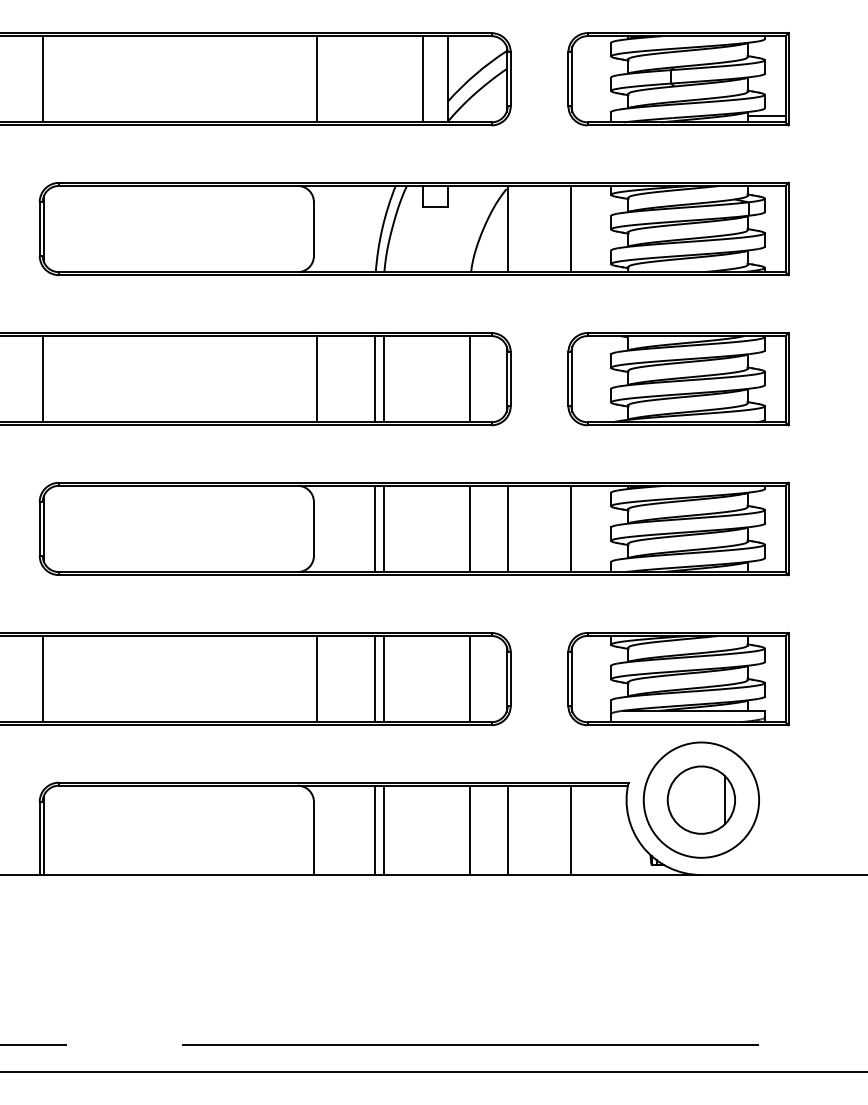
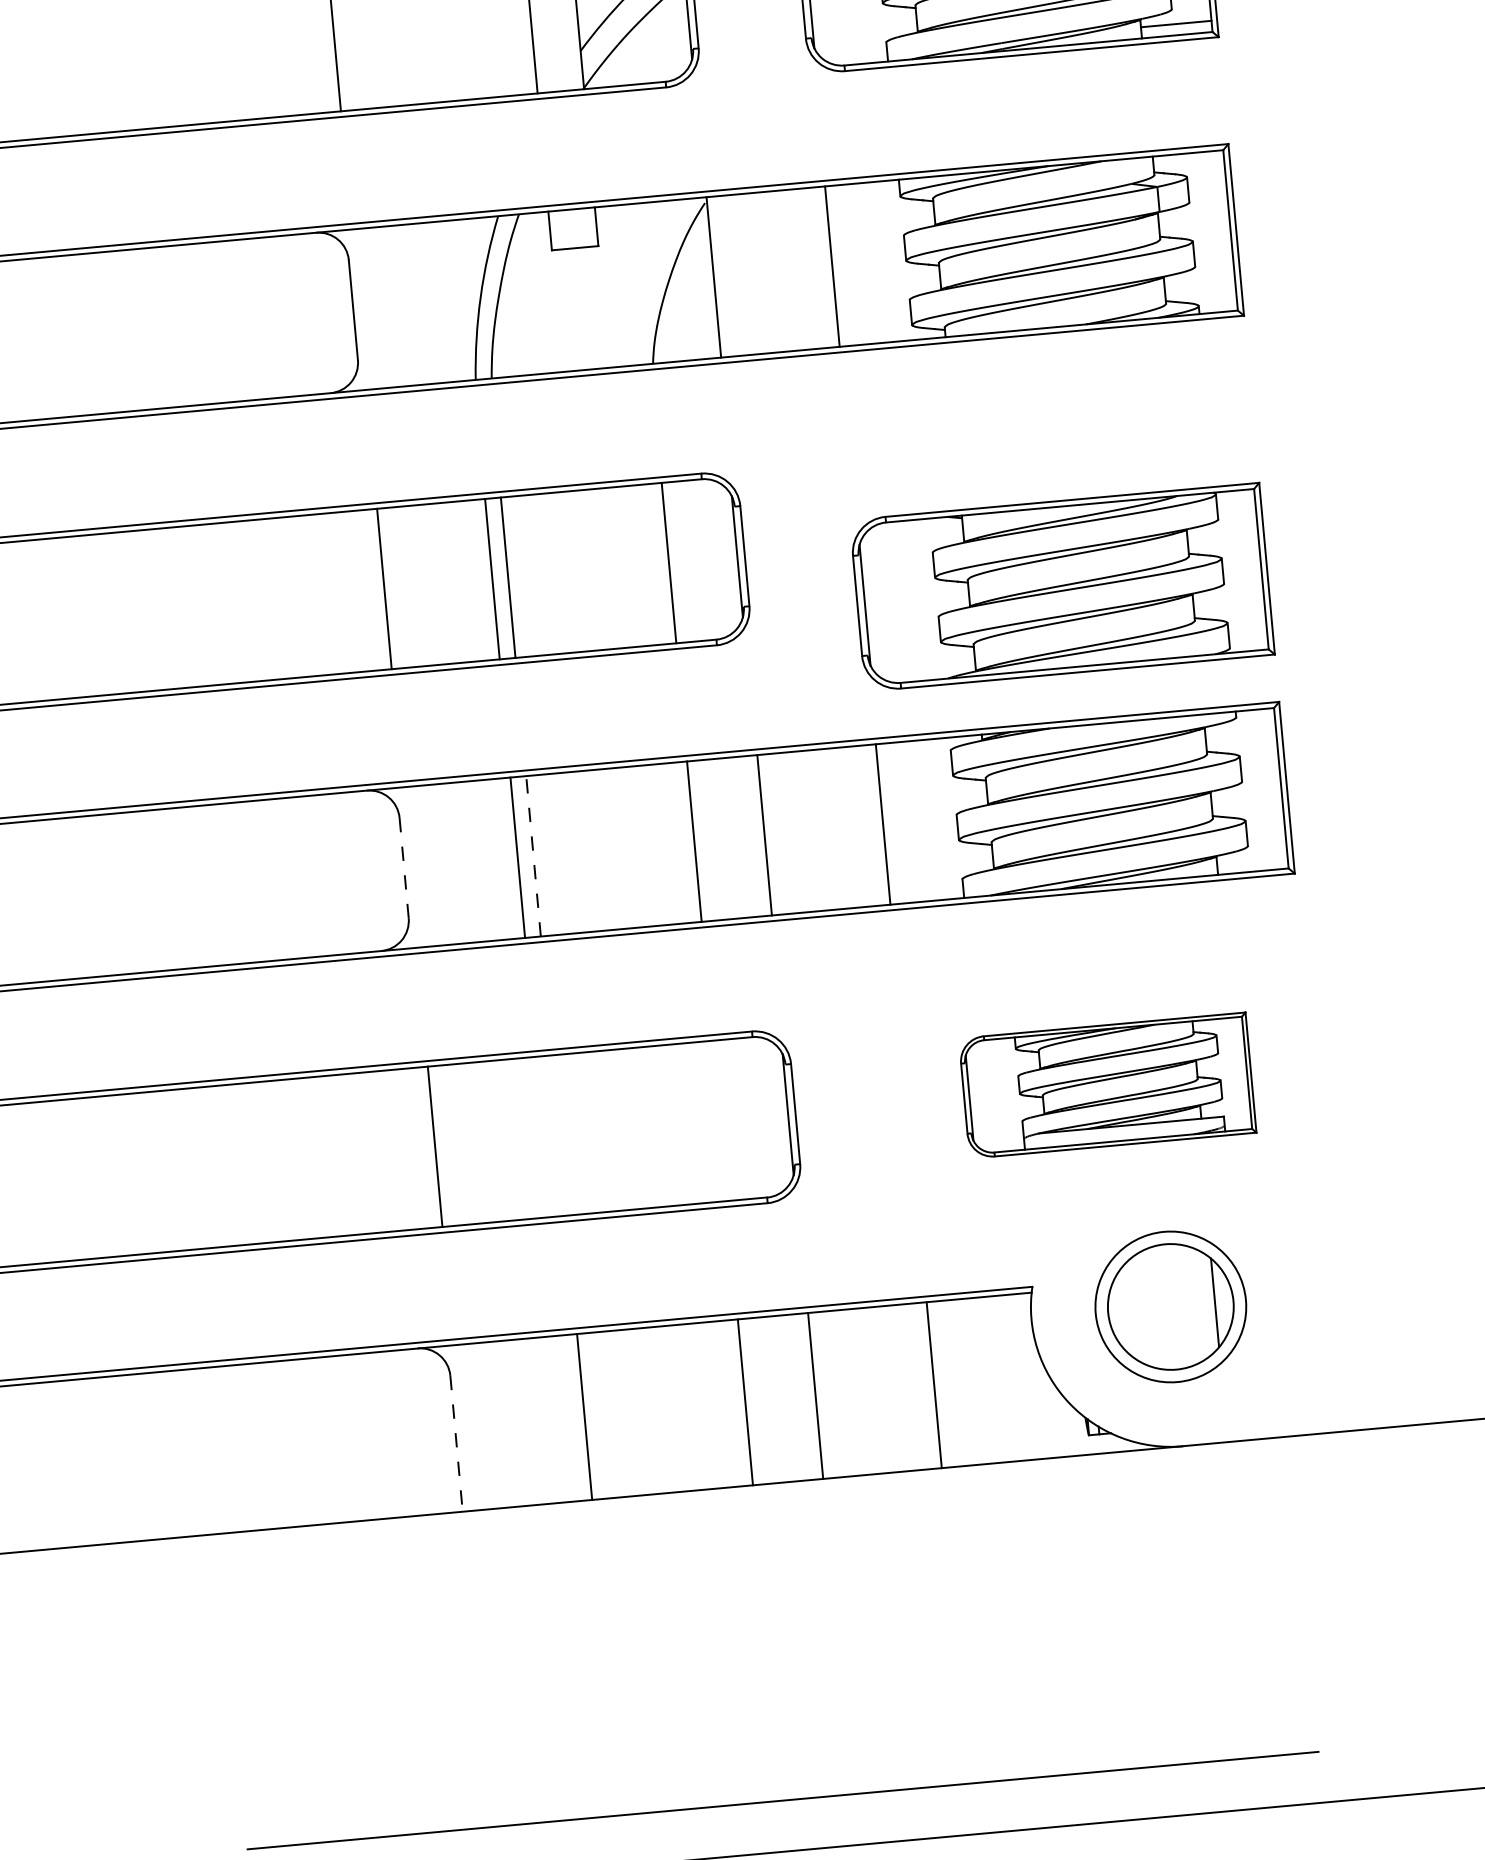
part: (678, 379) -> (1062, 587), moved
line: (313, 528) -> (403, 867), solid -> dashed
line: (383, 528) -> (533, 855), solid -> dashed
line: (375, 678) -> (543, 1135), removed
line: (383, 678) -> (558, 1134), removed
line: (469, 678) -> (718, 1119), removed
part: (678, 678) -> (1107, 1084), size x0.7
circle: (701, 799) -> (1170, 1305), size x0.7
line: (375, 829) -> (569, 1416), removed
line: (313, 838) -> (455, 1443), solid -> dashed

